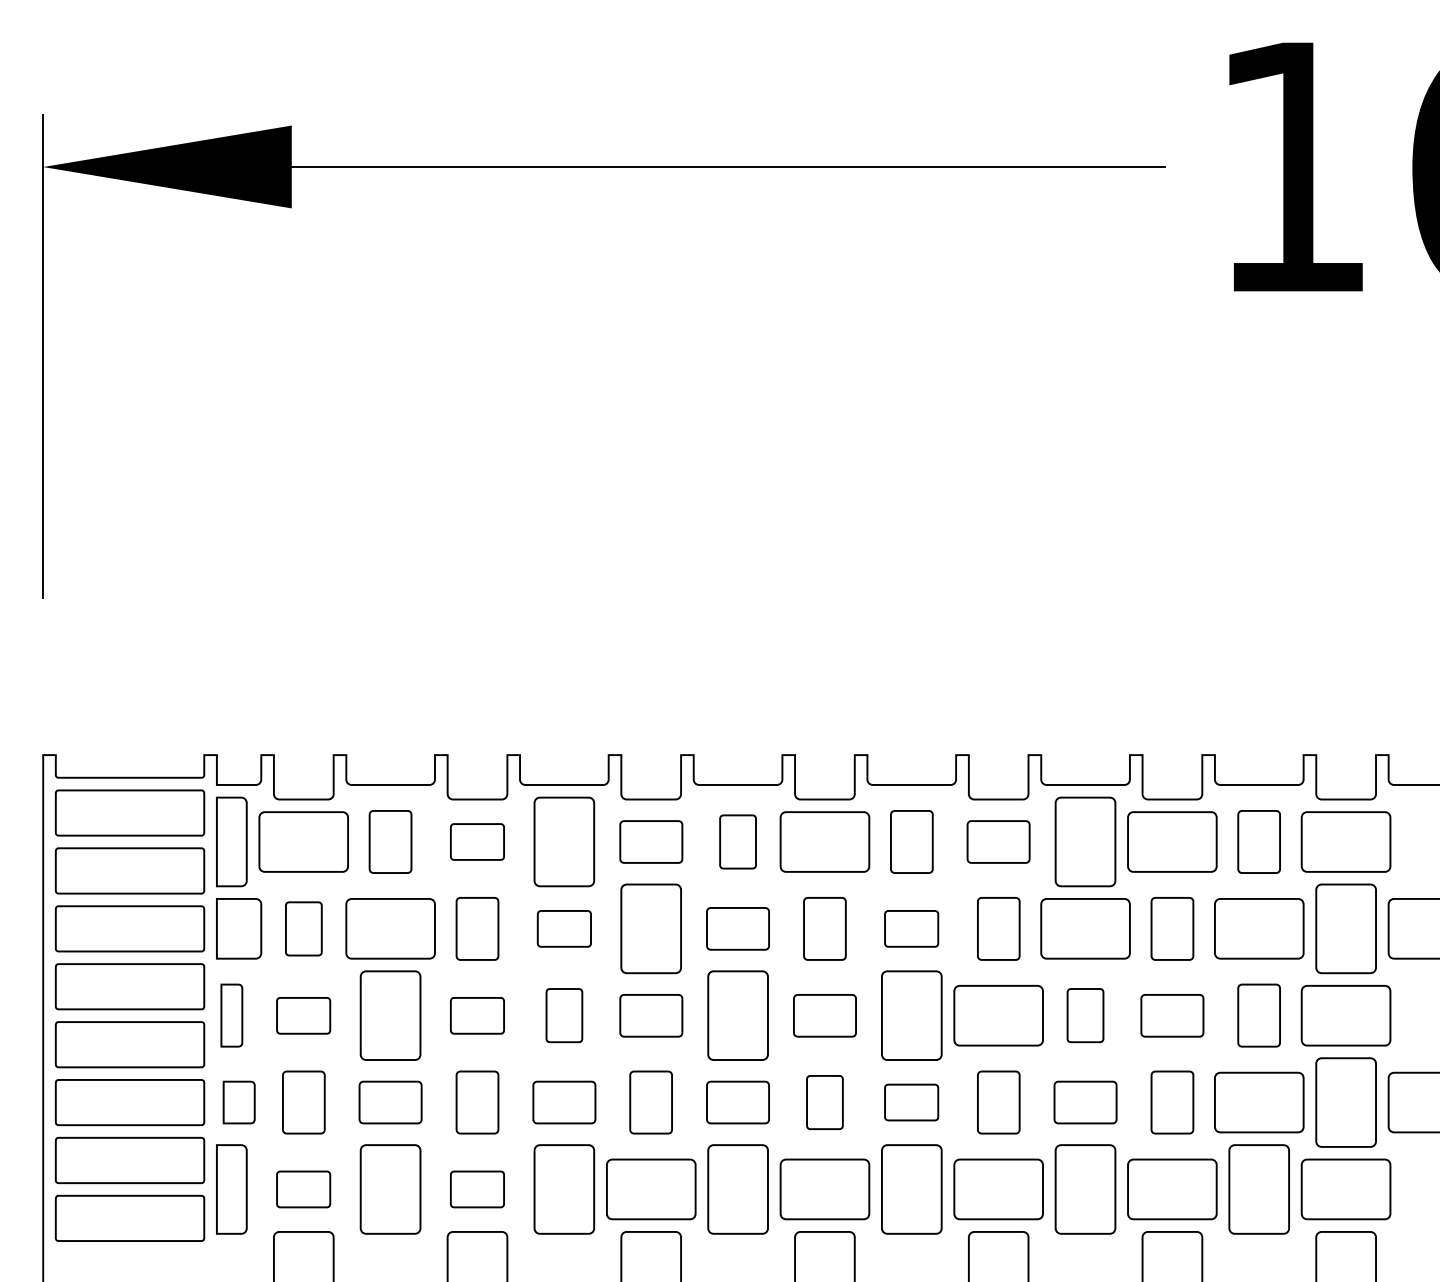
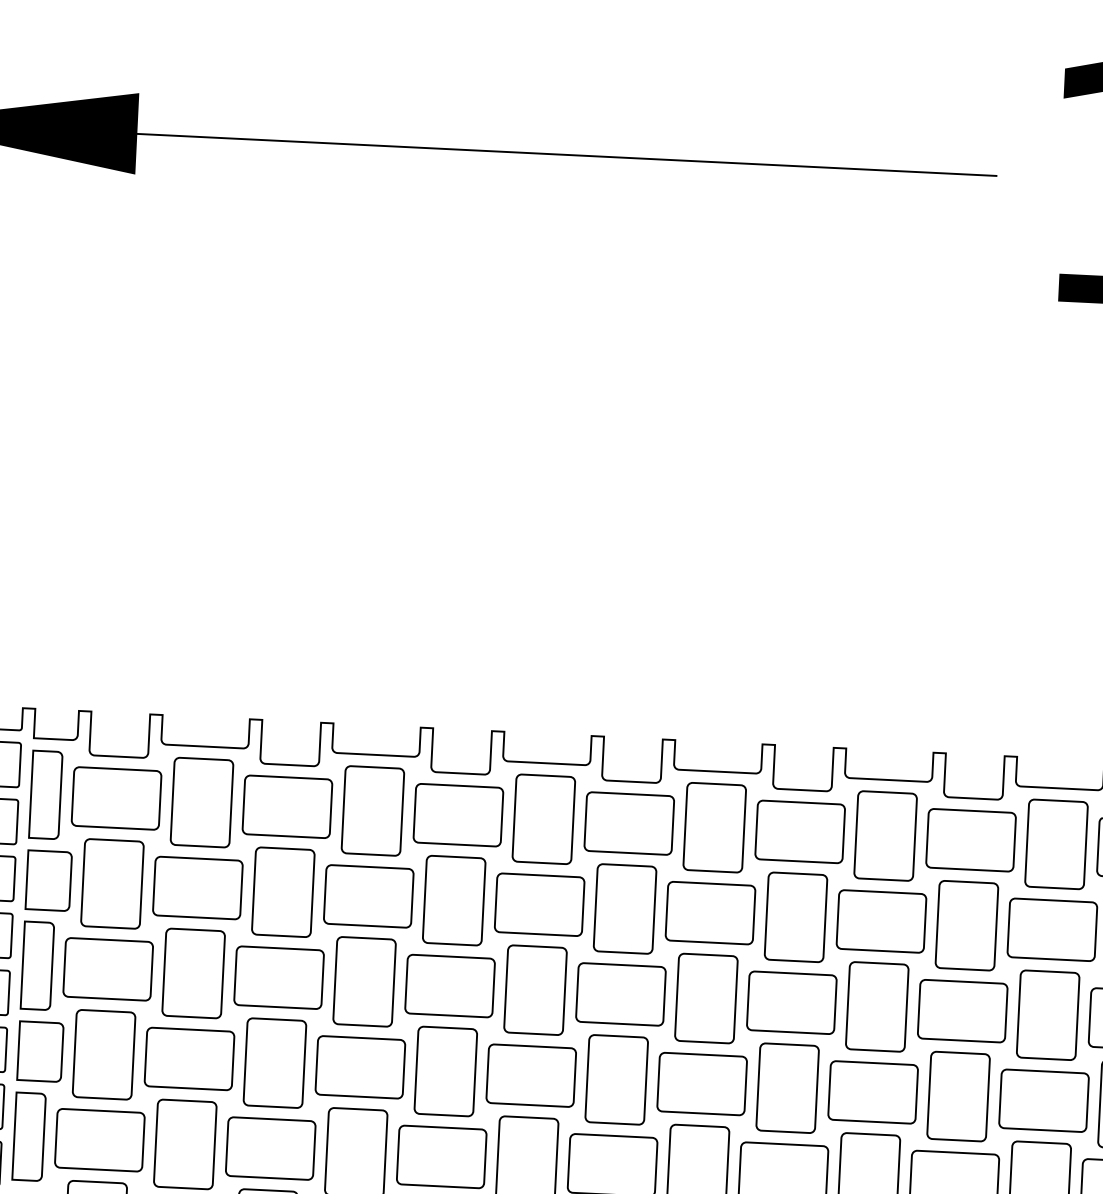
part: (390, 841) -> (201, 802), size x1.43
part: (477, 841) -> (287, 806), size x1.67
part: (651, 841) -> (458, 814), size x1.43
part: (737, 841) -> (543, 818), size x1.67
part: (911, 841) -> (714, 827), size x1.43
part: (998, 841) -> (800, 831), size x1.43
part: (1258, 841) -> (1055, 843), size x1.43
part: (303, 928) -> (112, 883), size x1.67
part: (477, 928) -> (283, 891), size x1.43
part: (564, 928) -> (368, 896), size x1.67
part: (737, 928) -> (539, 904), size x1.43
part: (824, 928) -> (624, 908), size x1.43
part: (911, 928) -> (710, 912), size x1.67
part: (998, 928) -> (795, 916), size x1.43
part: (1172, 928) -> (967, 925), size x1.43
part: (231, 1015) -> (37, 965), size x1.43
part: (303, 1015) -> (107, 969), size x1.67
part: (477, 1015) -> (279, 977), size x1.67
part: (564, 1015) -> (364, 981), size x1.67
part: (651, 1015) -> (450, 985), size x1.43
part: (824, 1015) -> (620, 994), size x1.43
part: (1085, 1015) -> (877, 1006), size x1.67
part: (1172, 1015) -> (962, 1010), size x1.43
part: (1258, 1015) -> (1047, 1015), size x1.43
part: (239, 1102) -> (40, 1051), size x1.43
part: (303, 1102) -> (103, 1054), size x1.43
part: (390, 1102) -> (189, 1058), size x1.43
part: (477, 1102) -> (274, 1063), size x1.43
part: (564, 1102) -> (360, 1067), size x1.43
part: (650, 1102) -> (445, 1071), size x1.43
part: (737, 1102) -> (530, 1075), size x1.43
part: (824, 1102) -> (616, 1079), size x1.67
part: (911, 1102) -> (701, 1083), size x1.67
part: (998, 1102) -> (787, 1088), size x1.43
part: (1085, 1102) -> (873, 1092), size x1.43
part: (1172, 1102) -> (958, 1096), size x1.43
part: (303, 1189) -> (99, 1140), size x1.67
part: (477, 1189) -> (270, 1148), size x1.67

